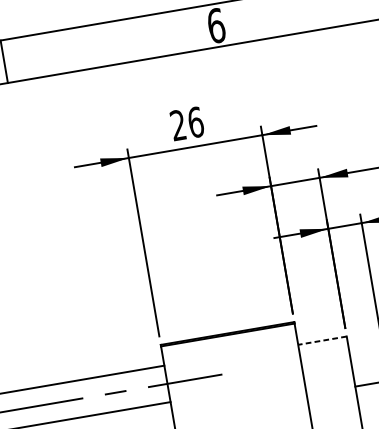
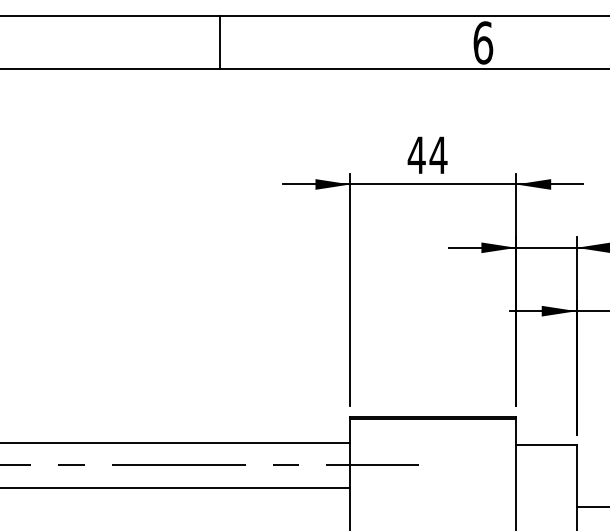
text: (186, 124) -> (427, 155), 26 -> 44
line: (321, 341) -> (545, 445), dashed -> solid

